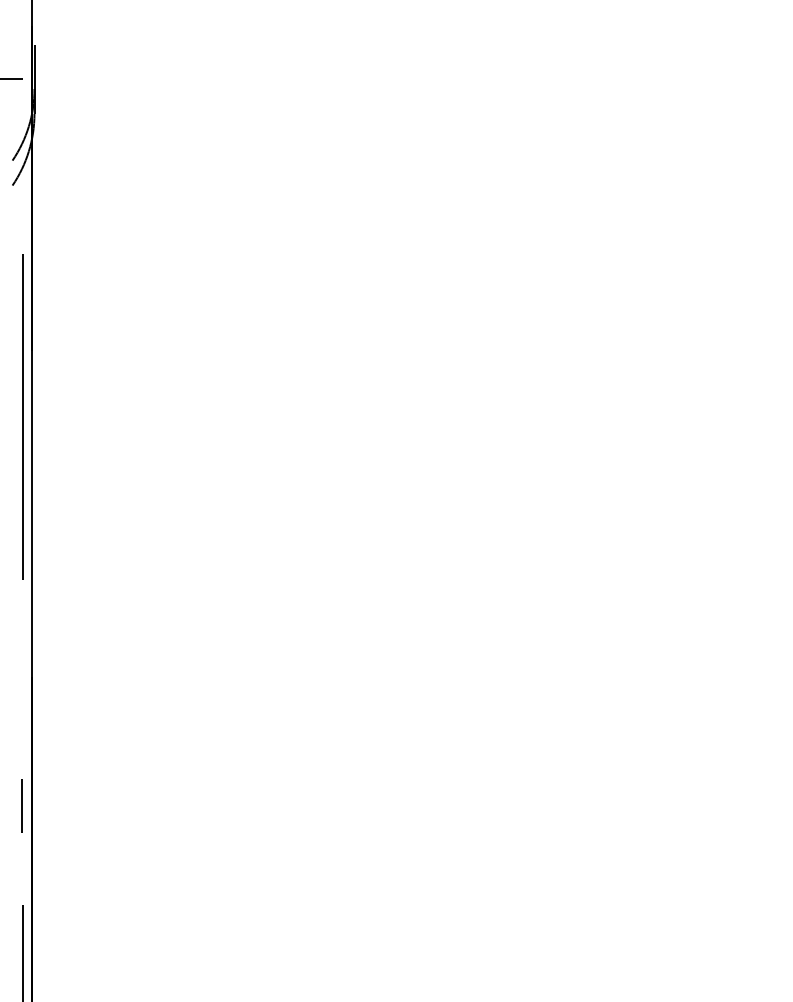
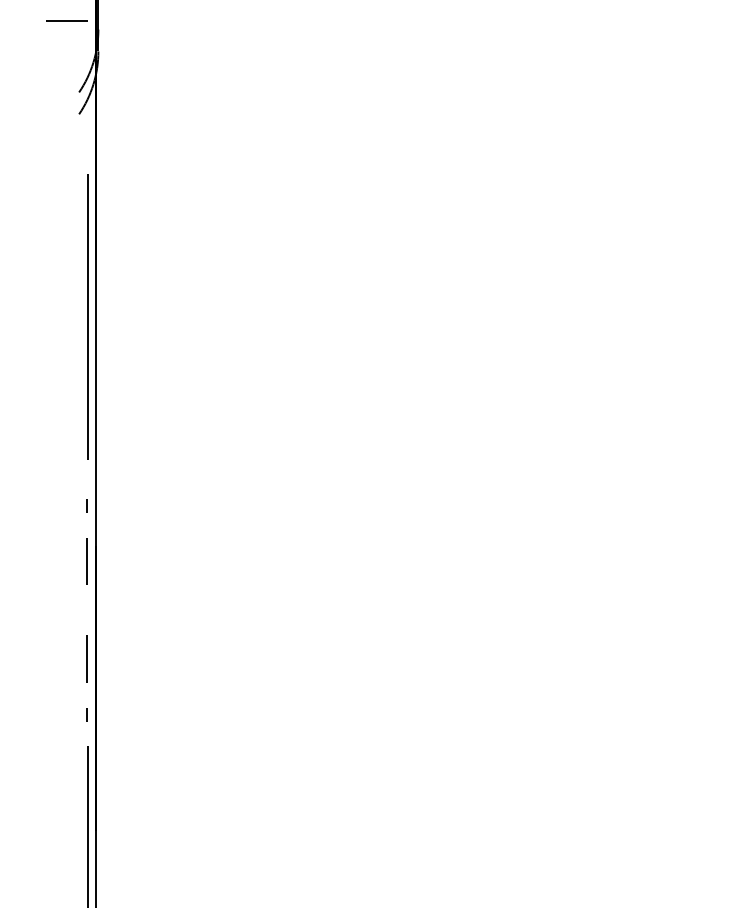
line: (20, 631) -> (86, 505), added
line: (20, 695) -> (86, 561), added
line: (20, 869) -> (86, 714), added

